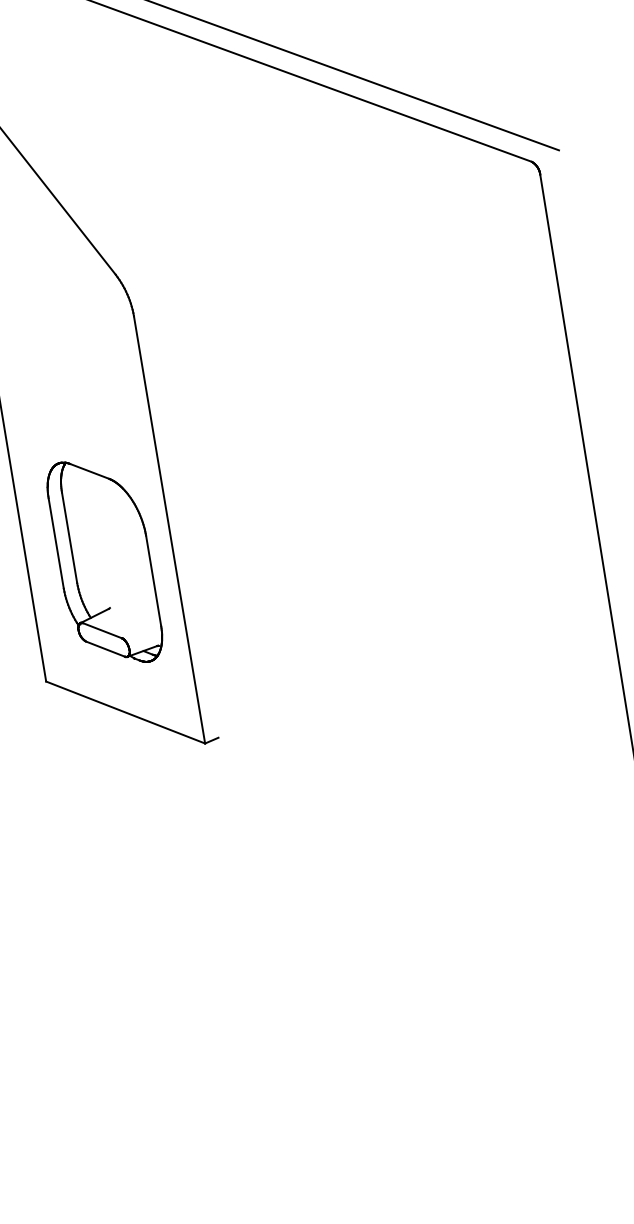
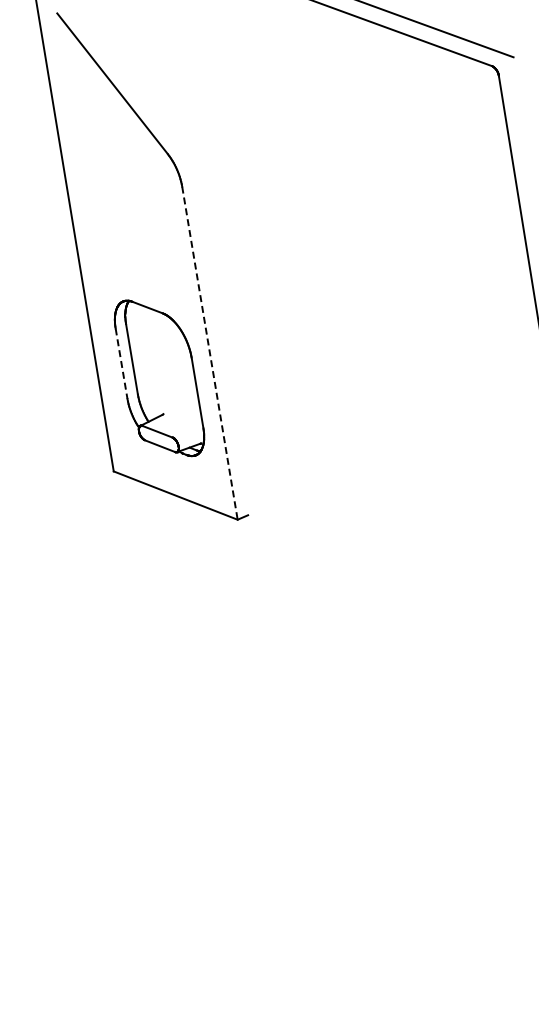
line: (168, 530) -> (209, 353), solid -> dashed
line: (56, 543) -> (121, 363), solid -> dashed

